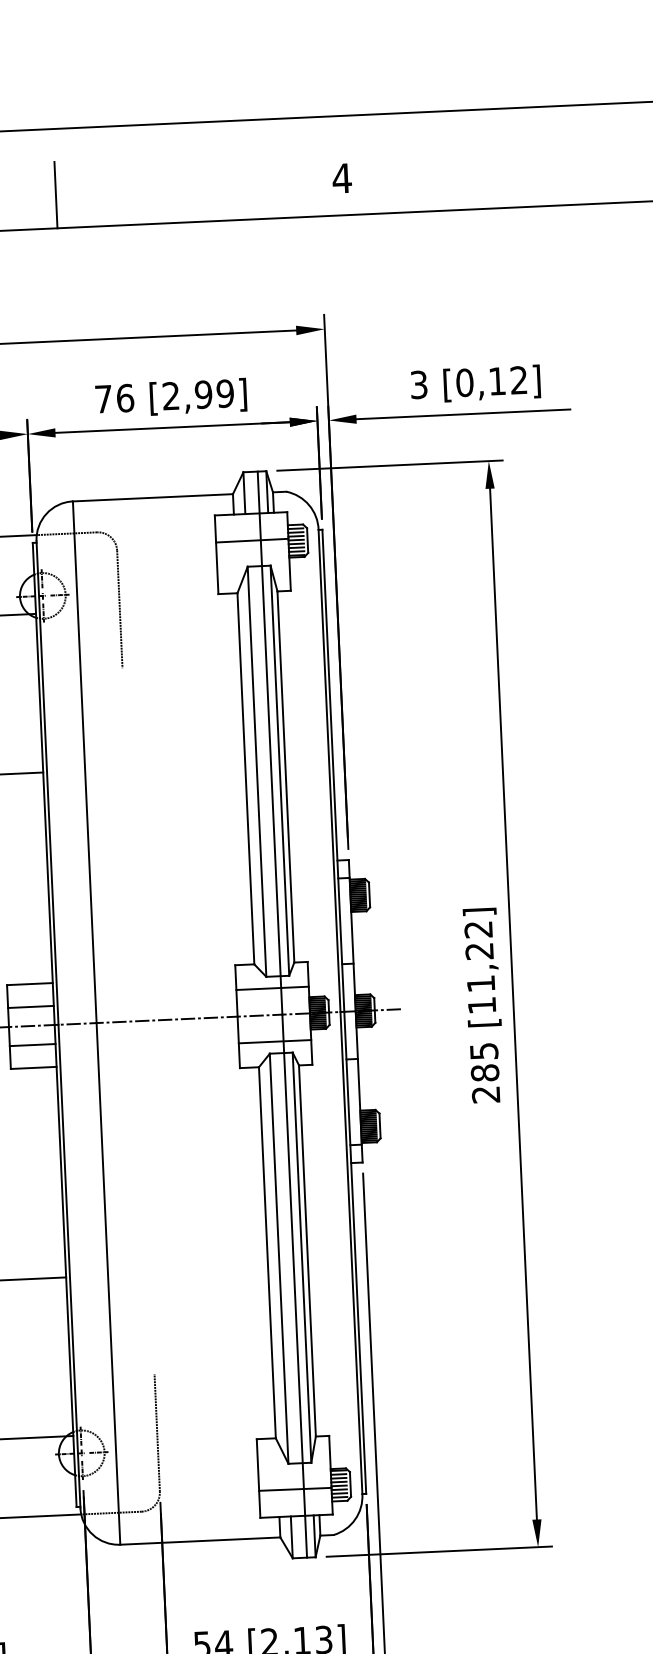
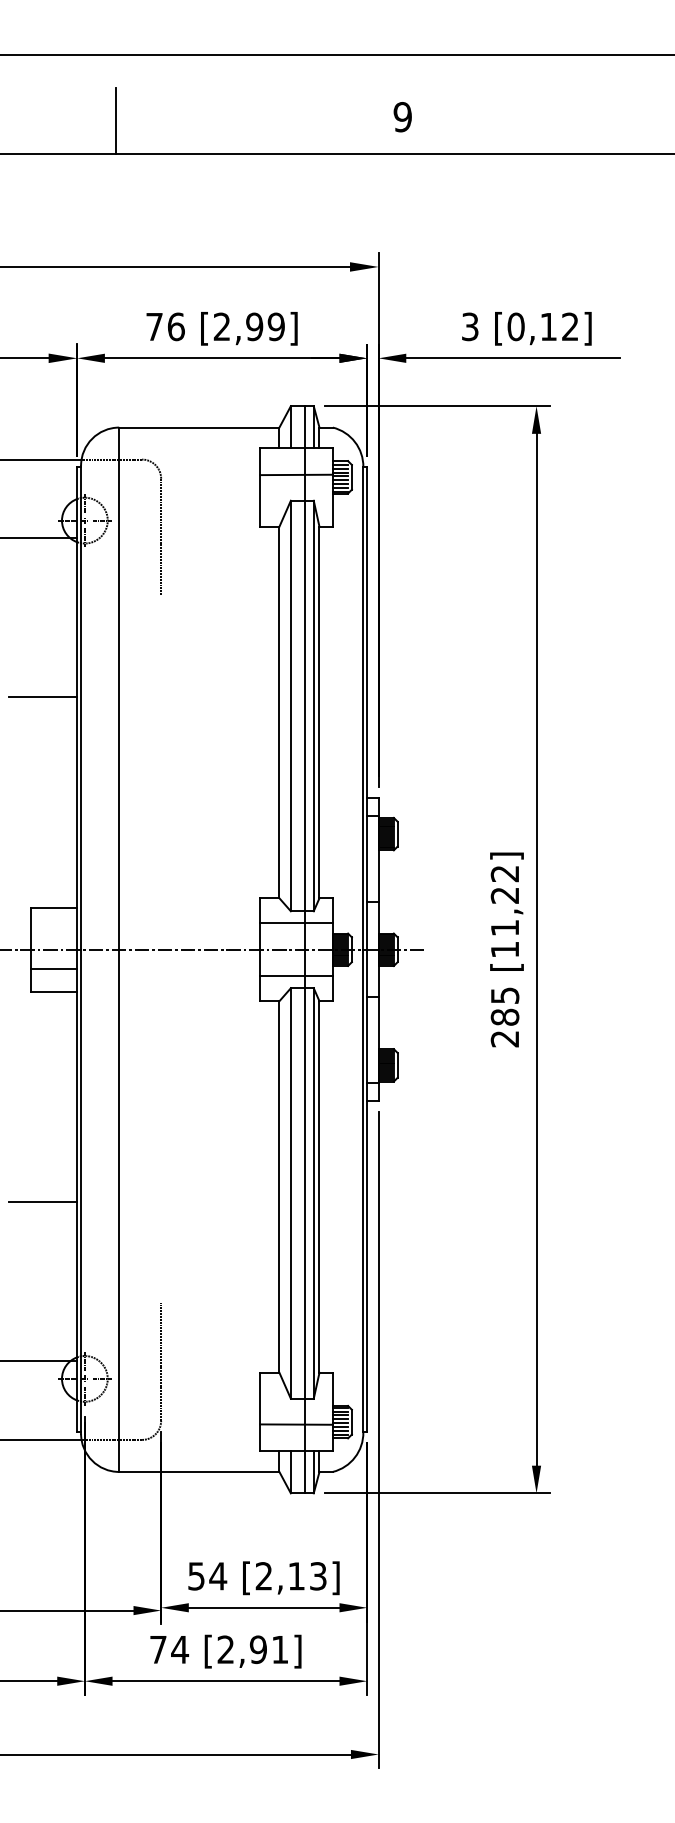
text: (341, 178) -> (402, 117), 4 -> 9
line: (31, 1006) -> (54, 930), removed

